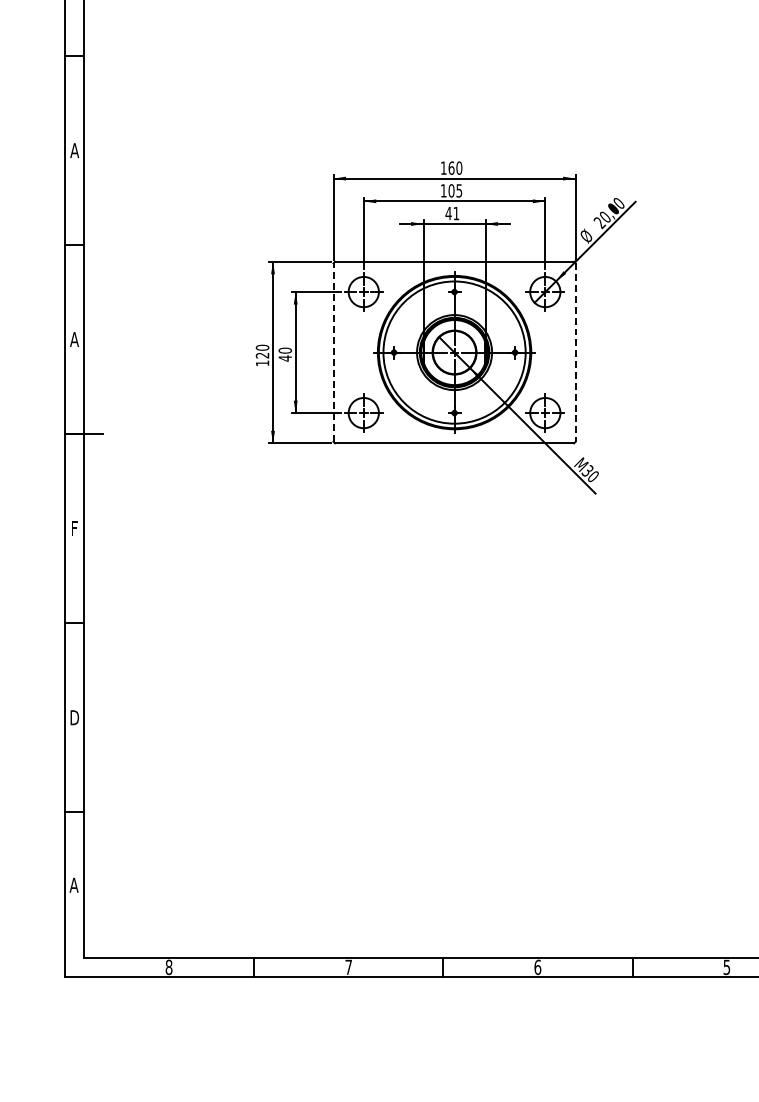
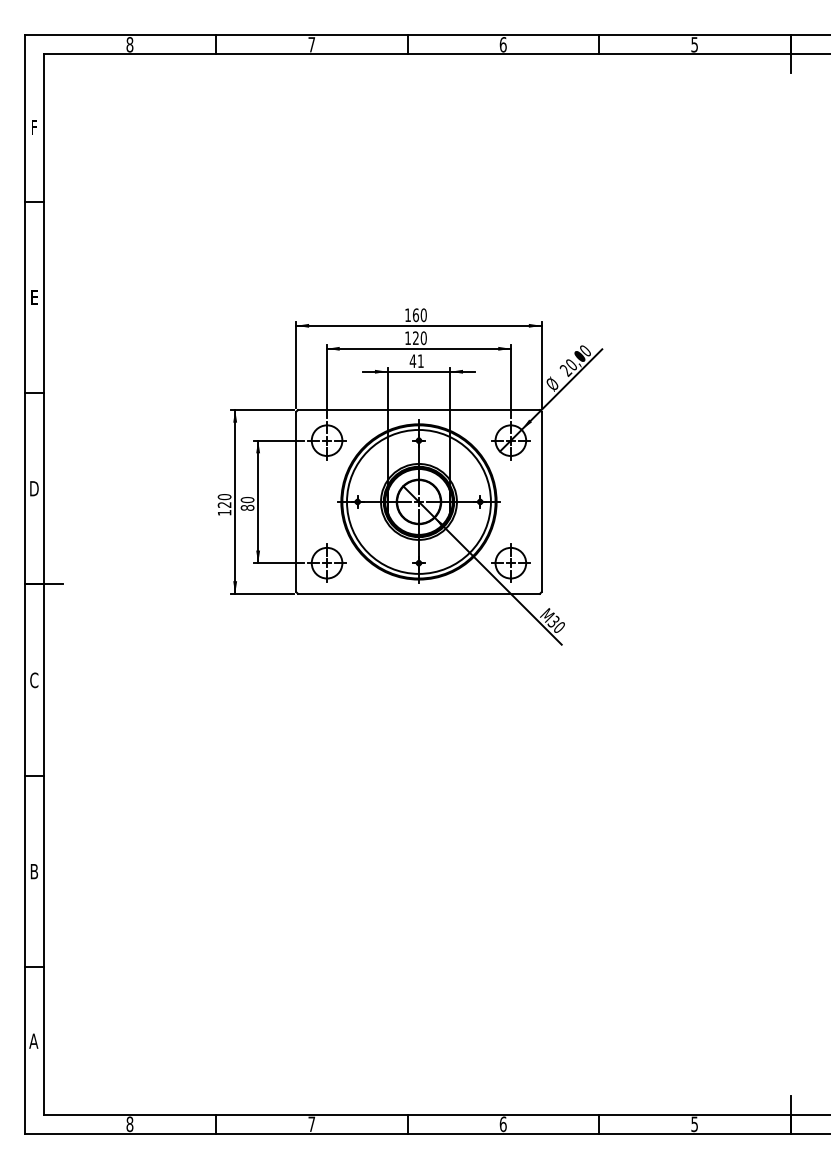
text: (73, 149) -> (33, 296), A -> E
text: (455, 191) -> (419, 338), 105 -> 120
text: (73, 339) -> (33, 488), A -> D
line: (333, 352) -> (296, 501), dashed -> solid
line: (575, 353) -> (541, 502), dashed -> solid
text: (285, 358) -> (247, 507), 40 -> 80
text: (74, 528) -> (34, 680), F -> C
text: (74, 717) -> (34, 871), D -> B

